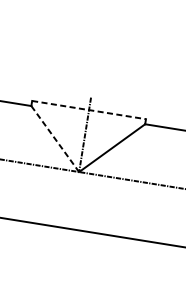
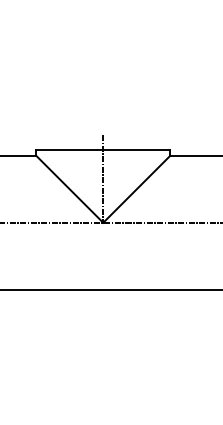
line: (89, 109) -> (103, 149), dashed -> solid
line: (55, 139) -> (70, 189), dashed -> solid

